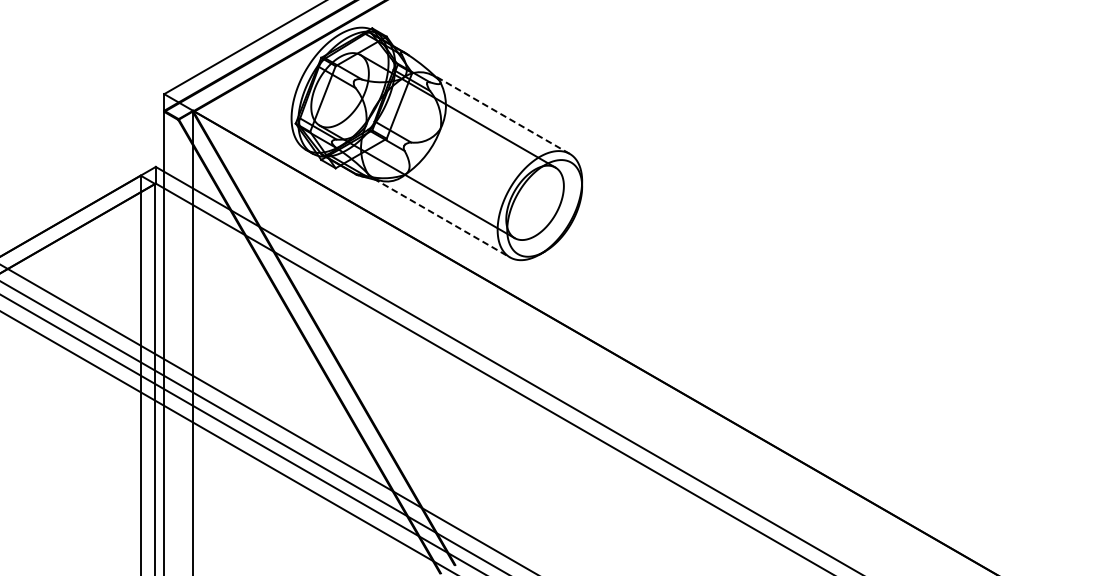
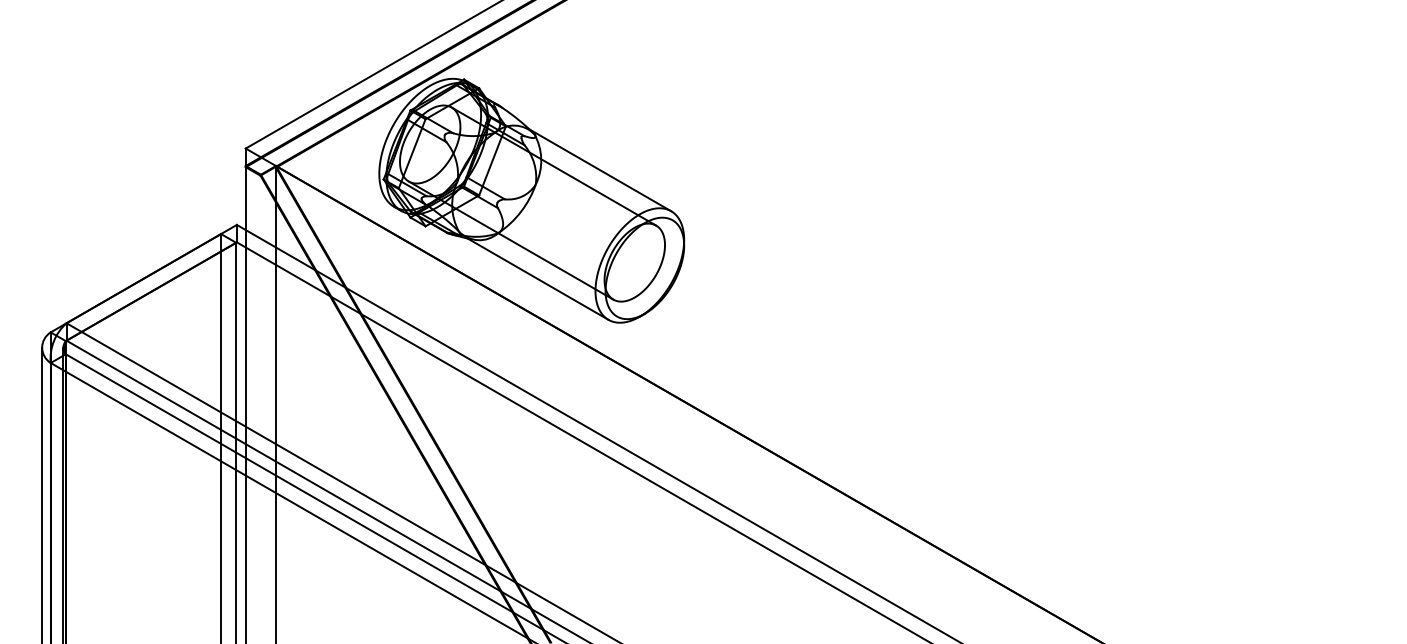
line: (501, 114) -> (599, 169), dashed -> solid
line: (441, 218) -> (536, 278), dashed -> solid

